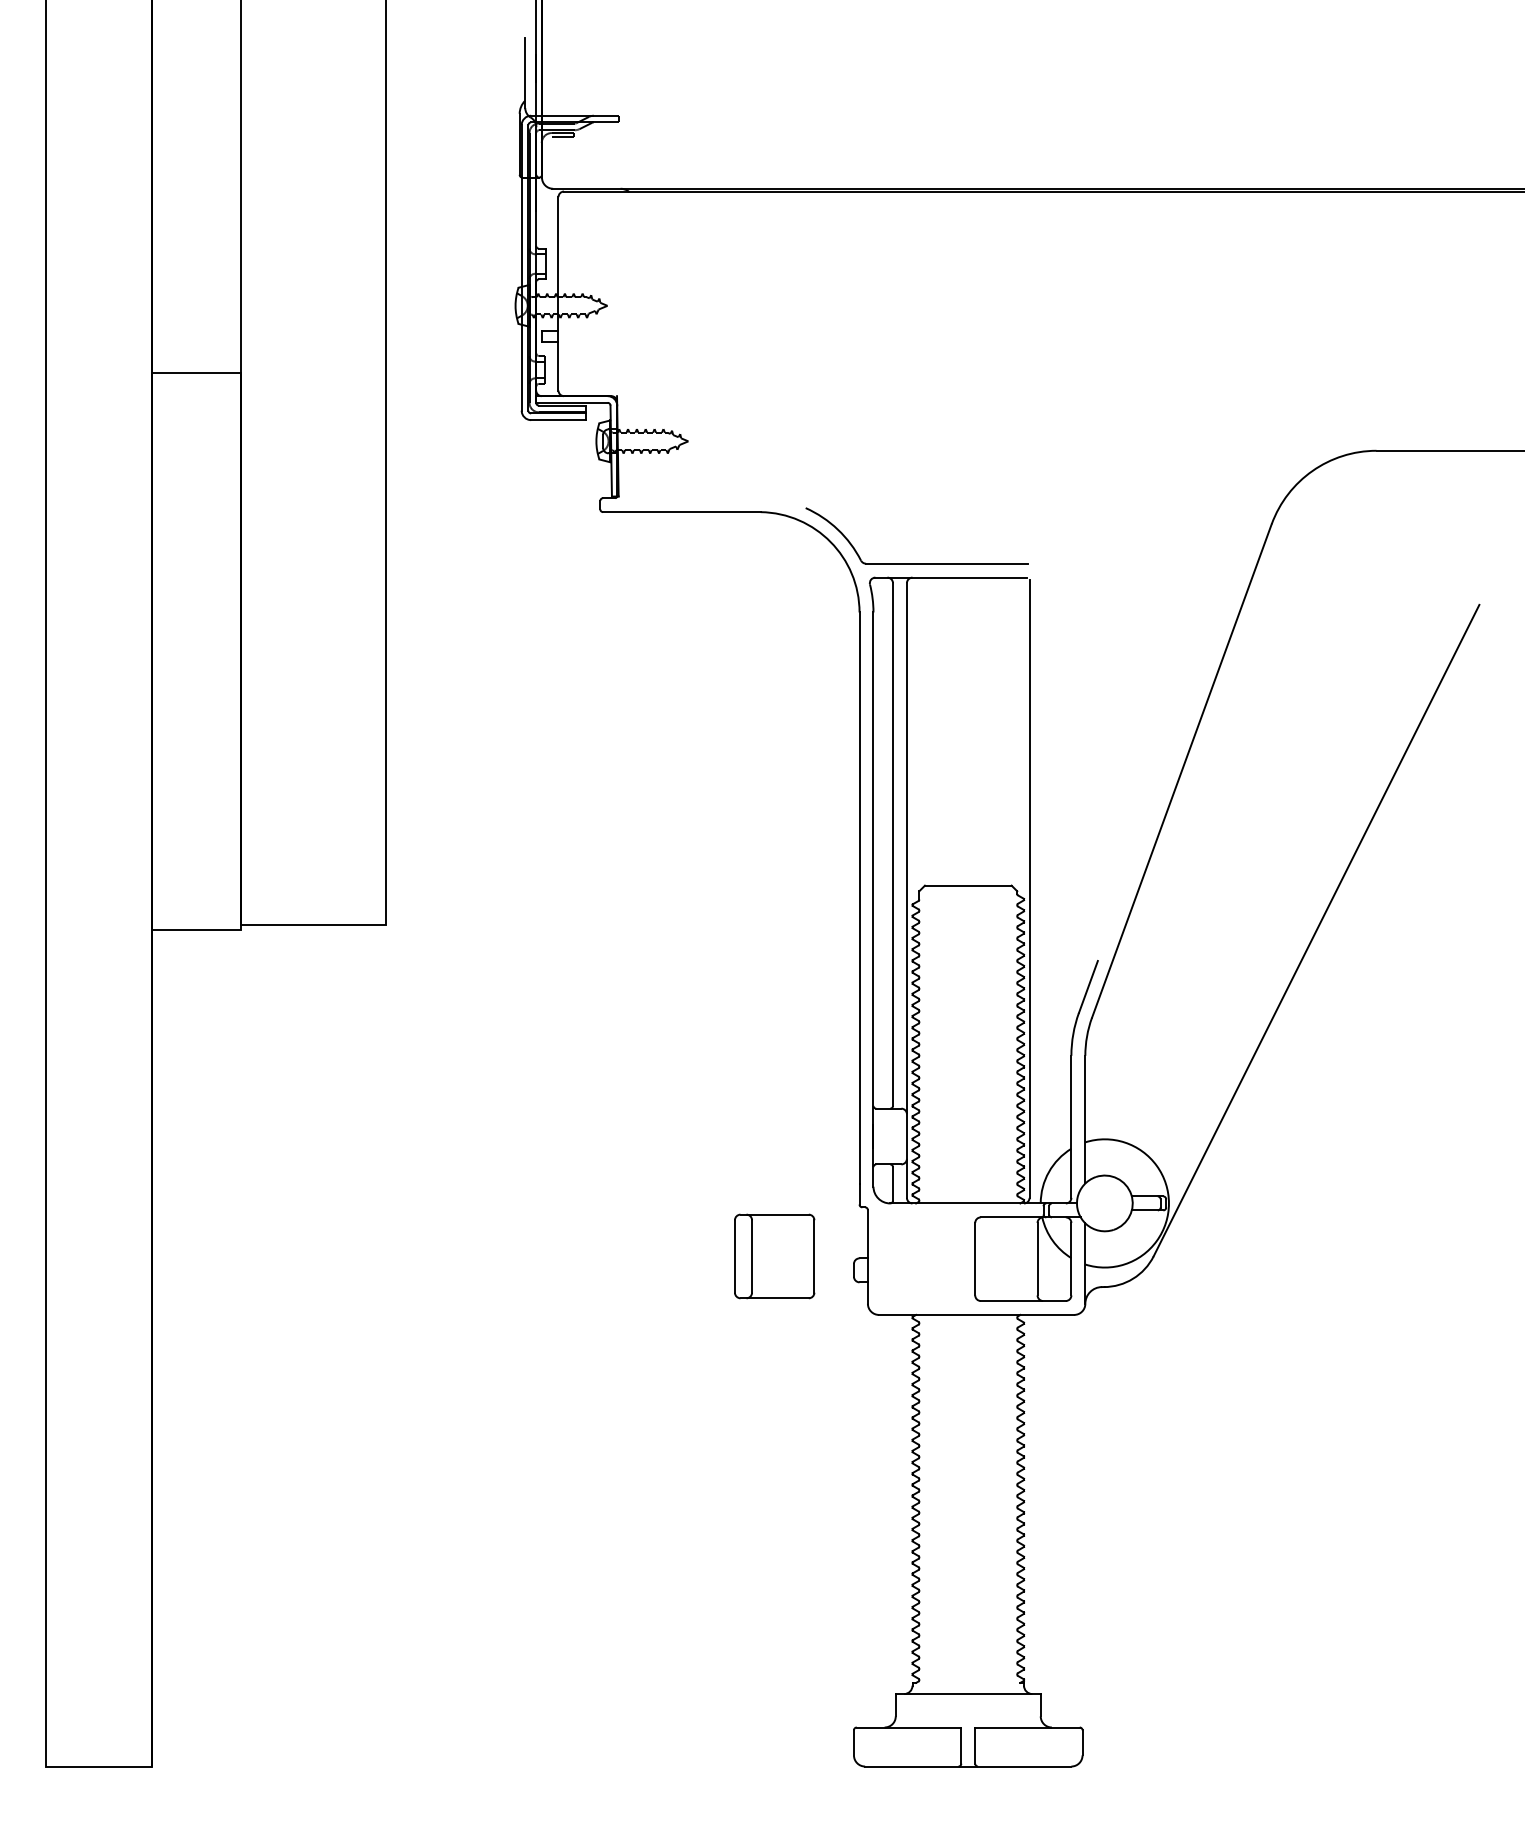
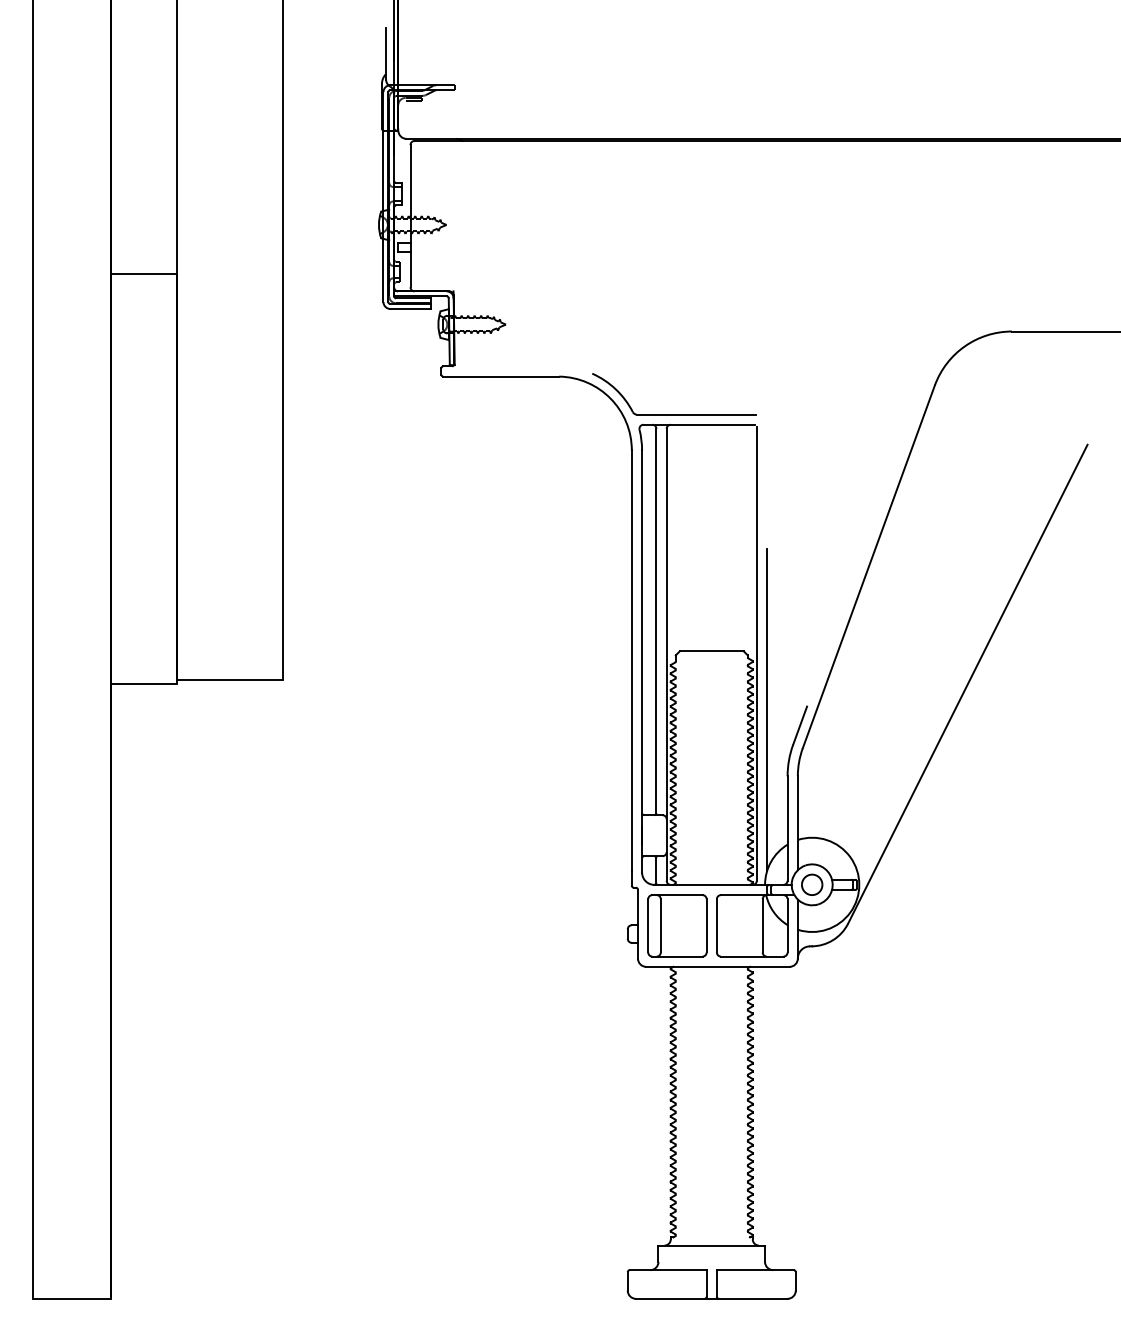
line: (1044, 964) -> (767, 709), added
part: (1105, 1202) -> (812, 884), added
part: (774, 1255) -> (677, 925), moved

